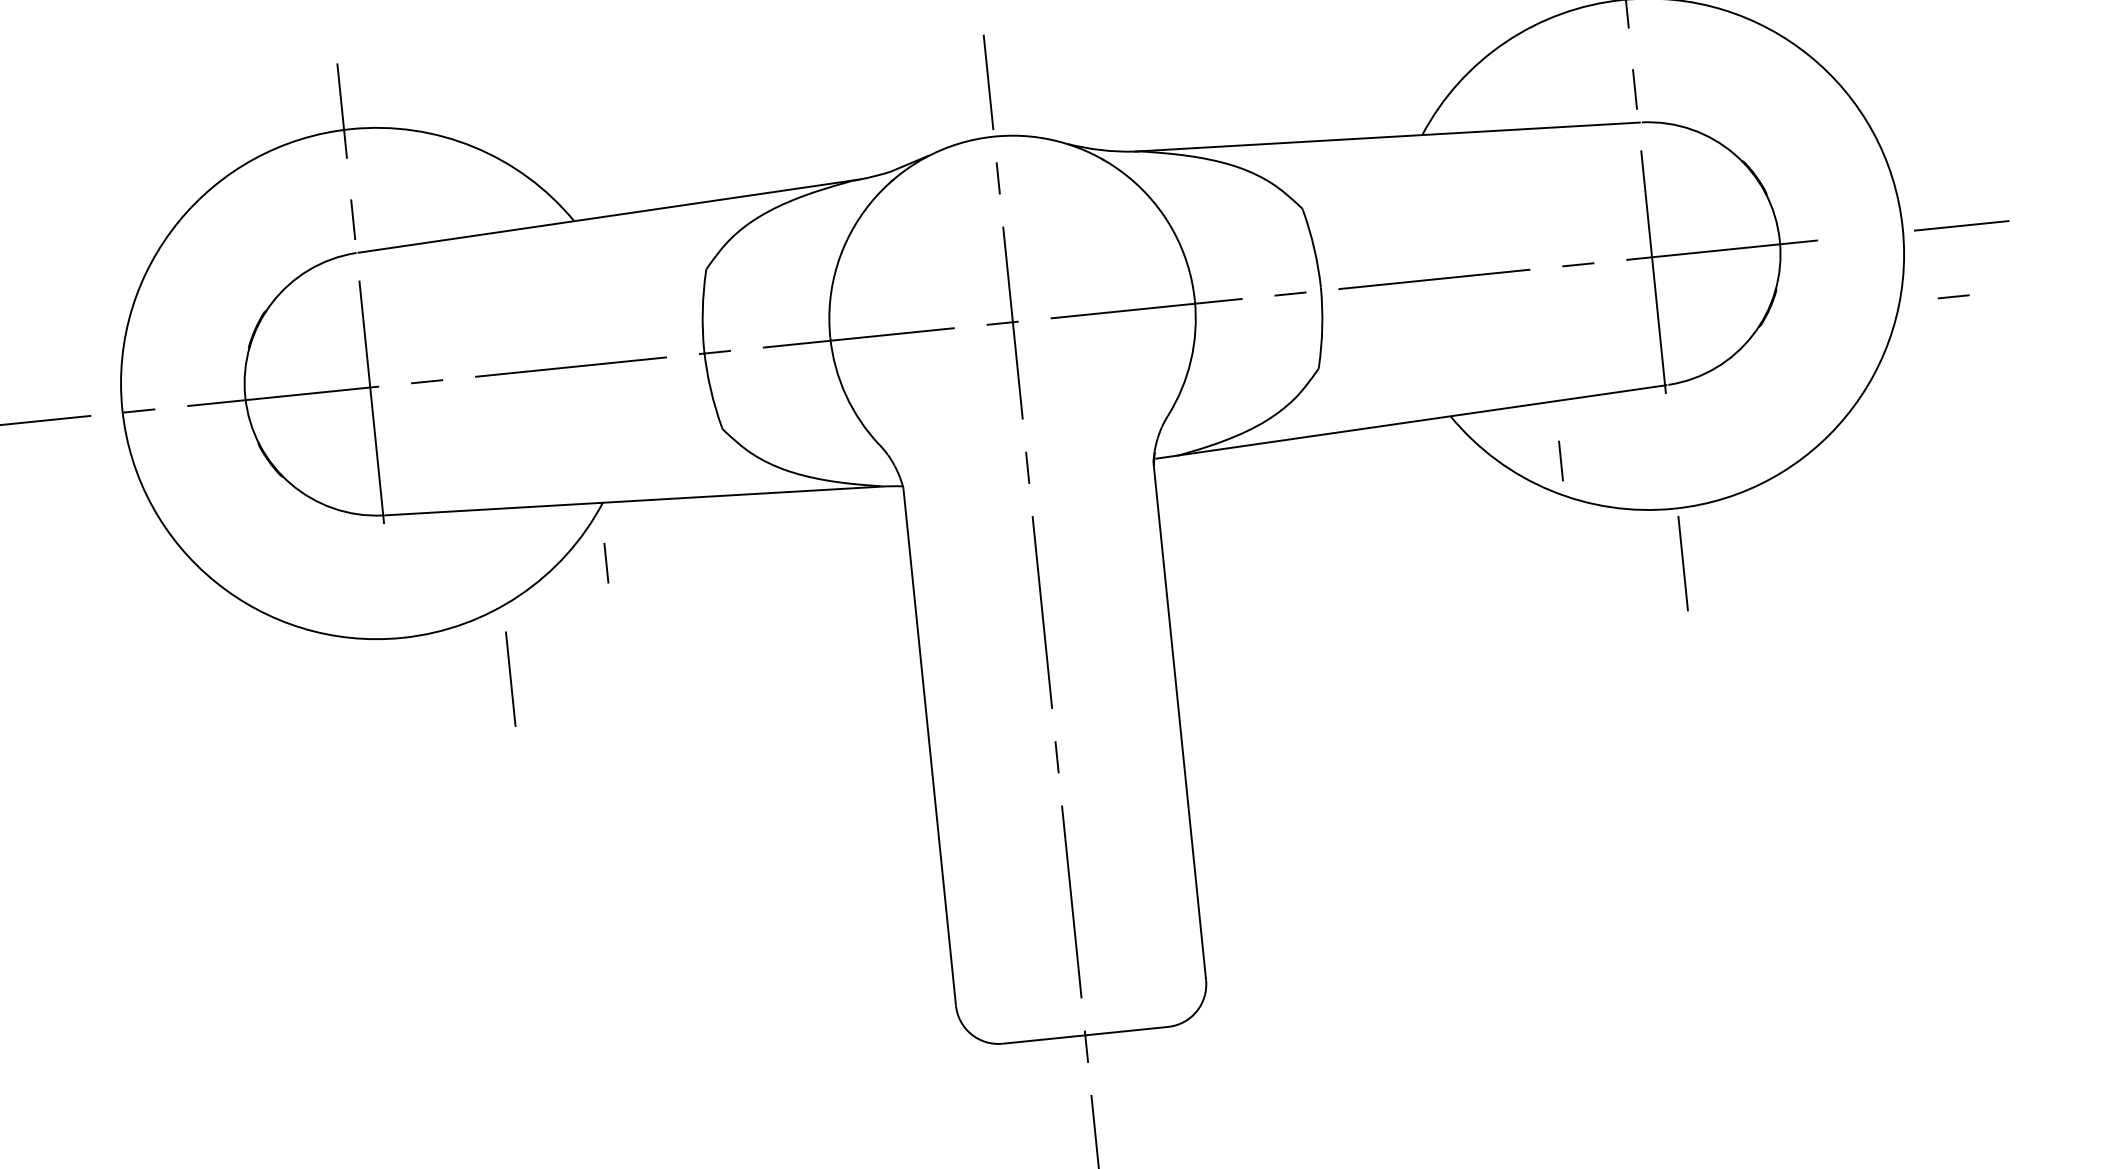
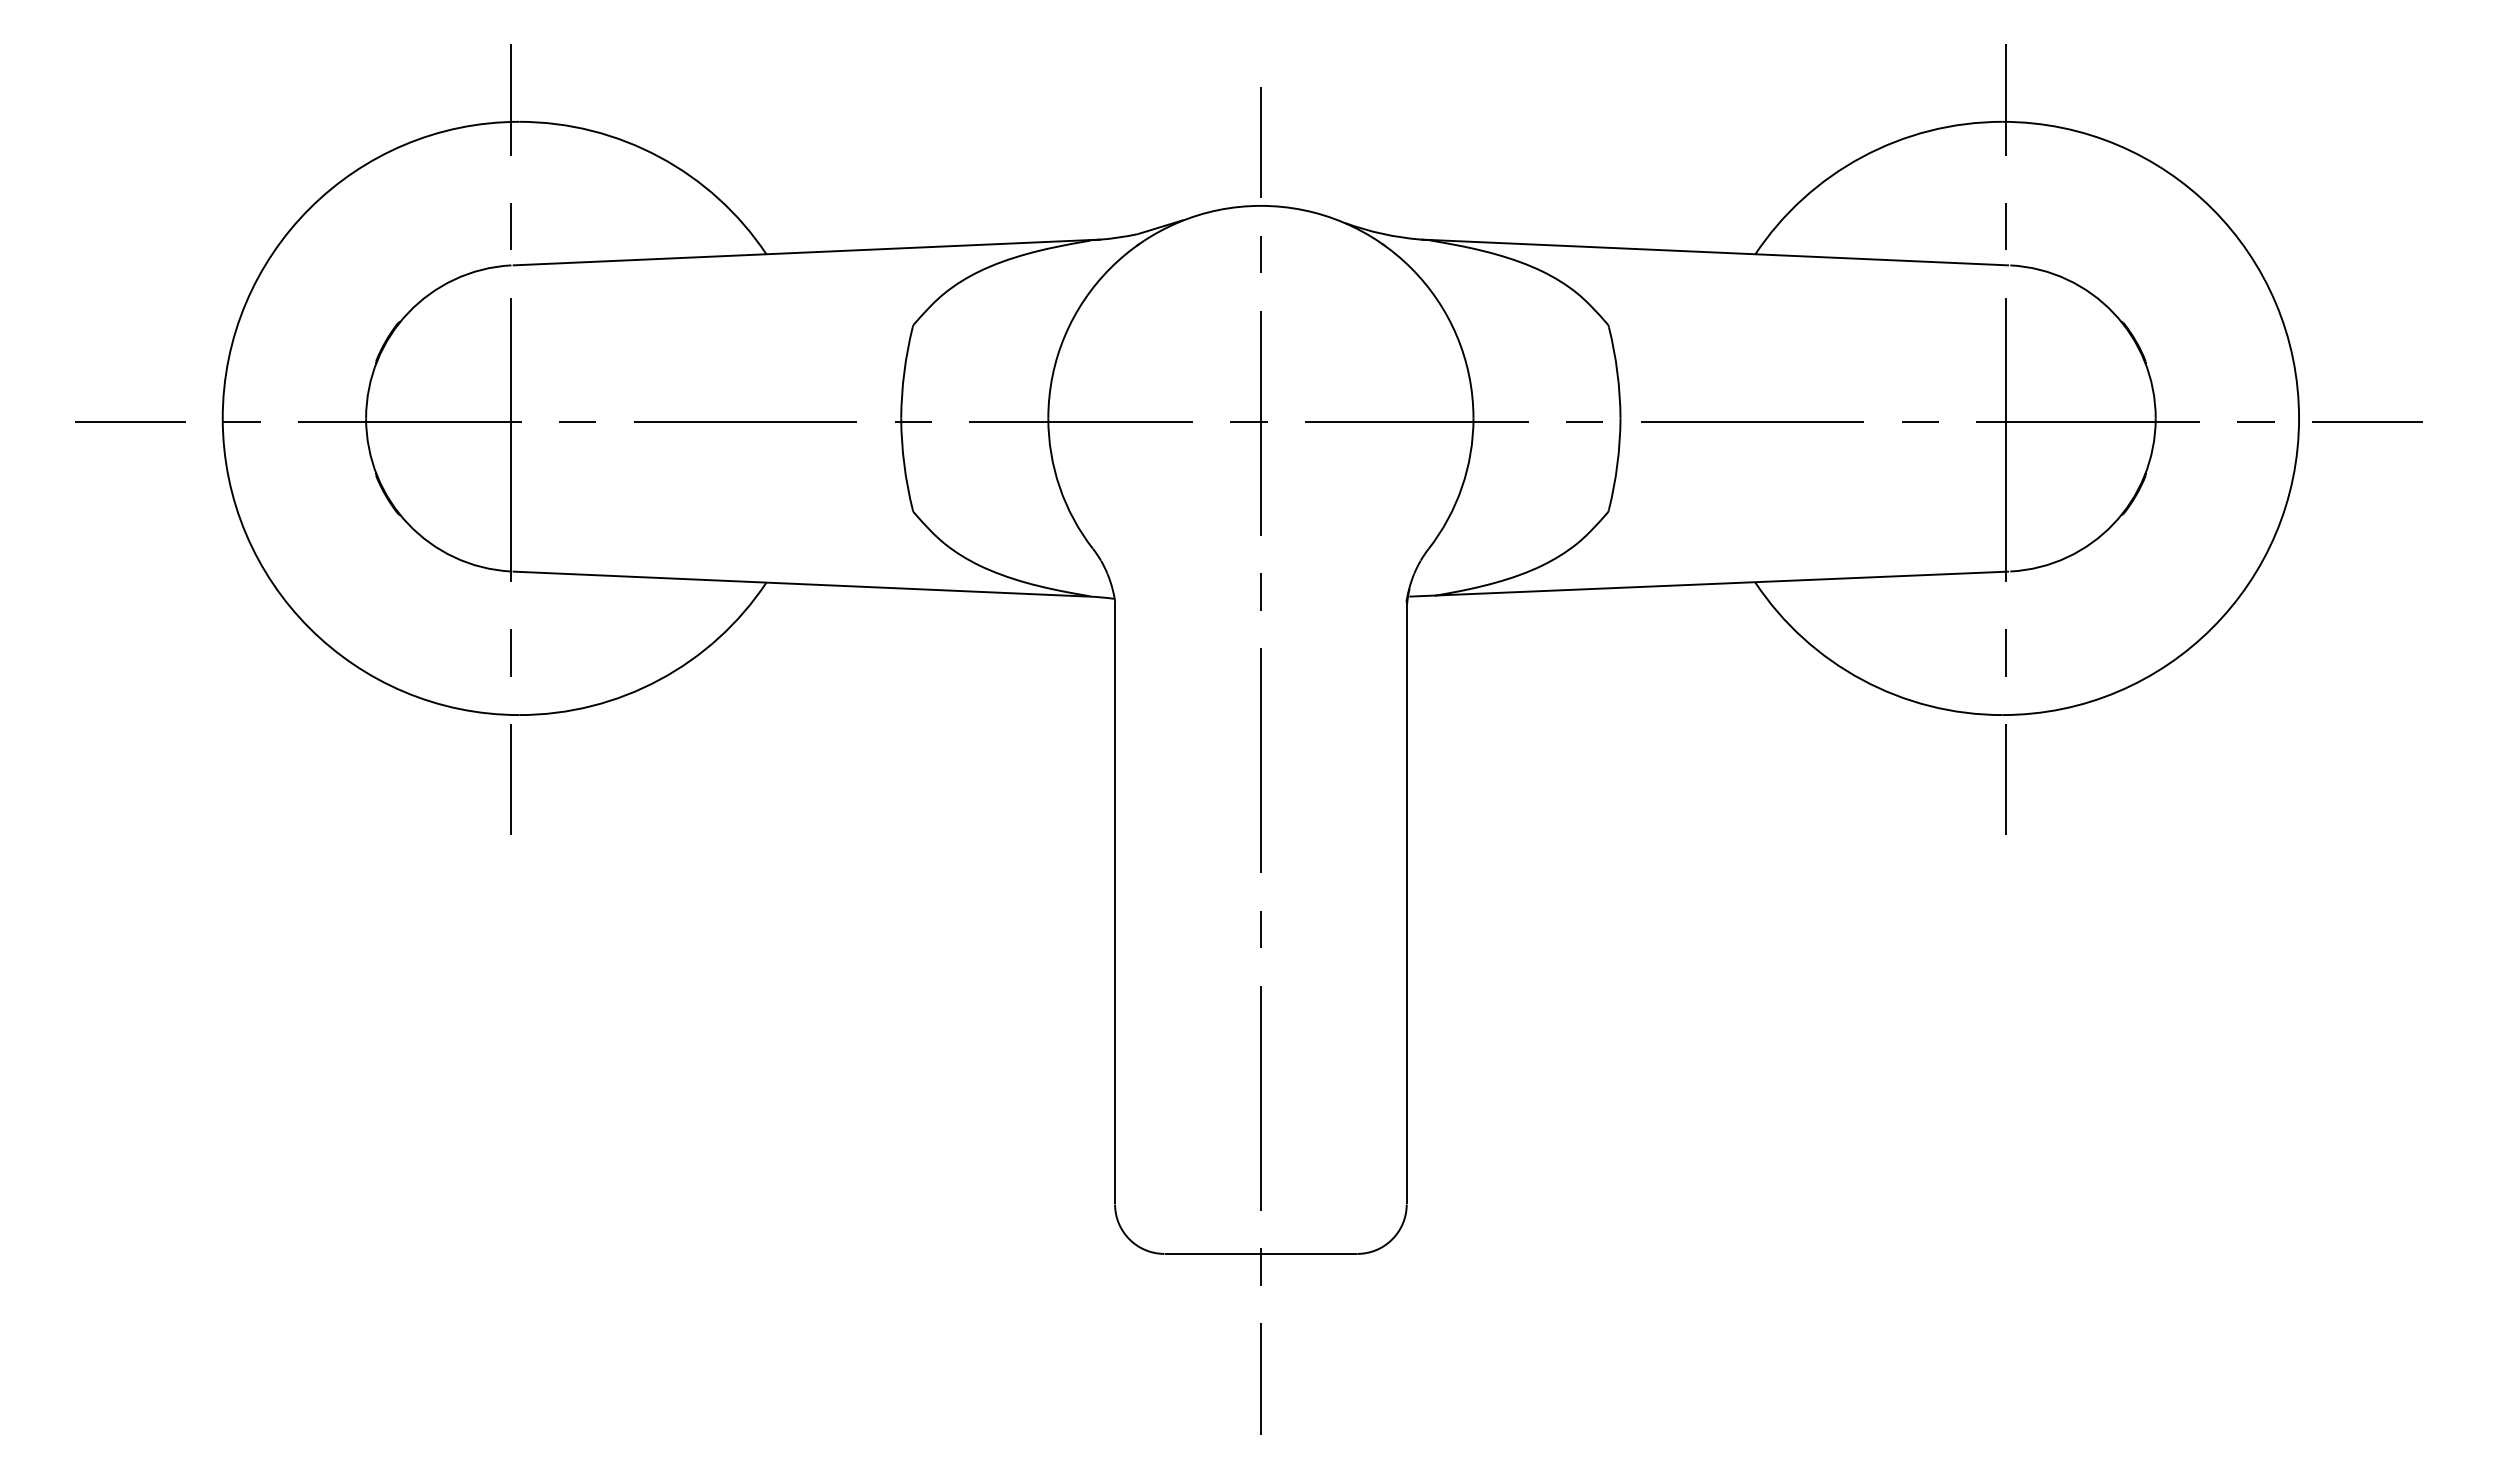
line: (1953, 296) -> (2255, 421), moved
line: (1560, 460) -> (2005, 652), moved
line: (605, 563) -> (510, 652), moved
line: (509, 679) -> (510, 779), moved

